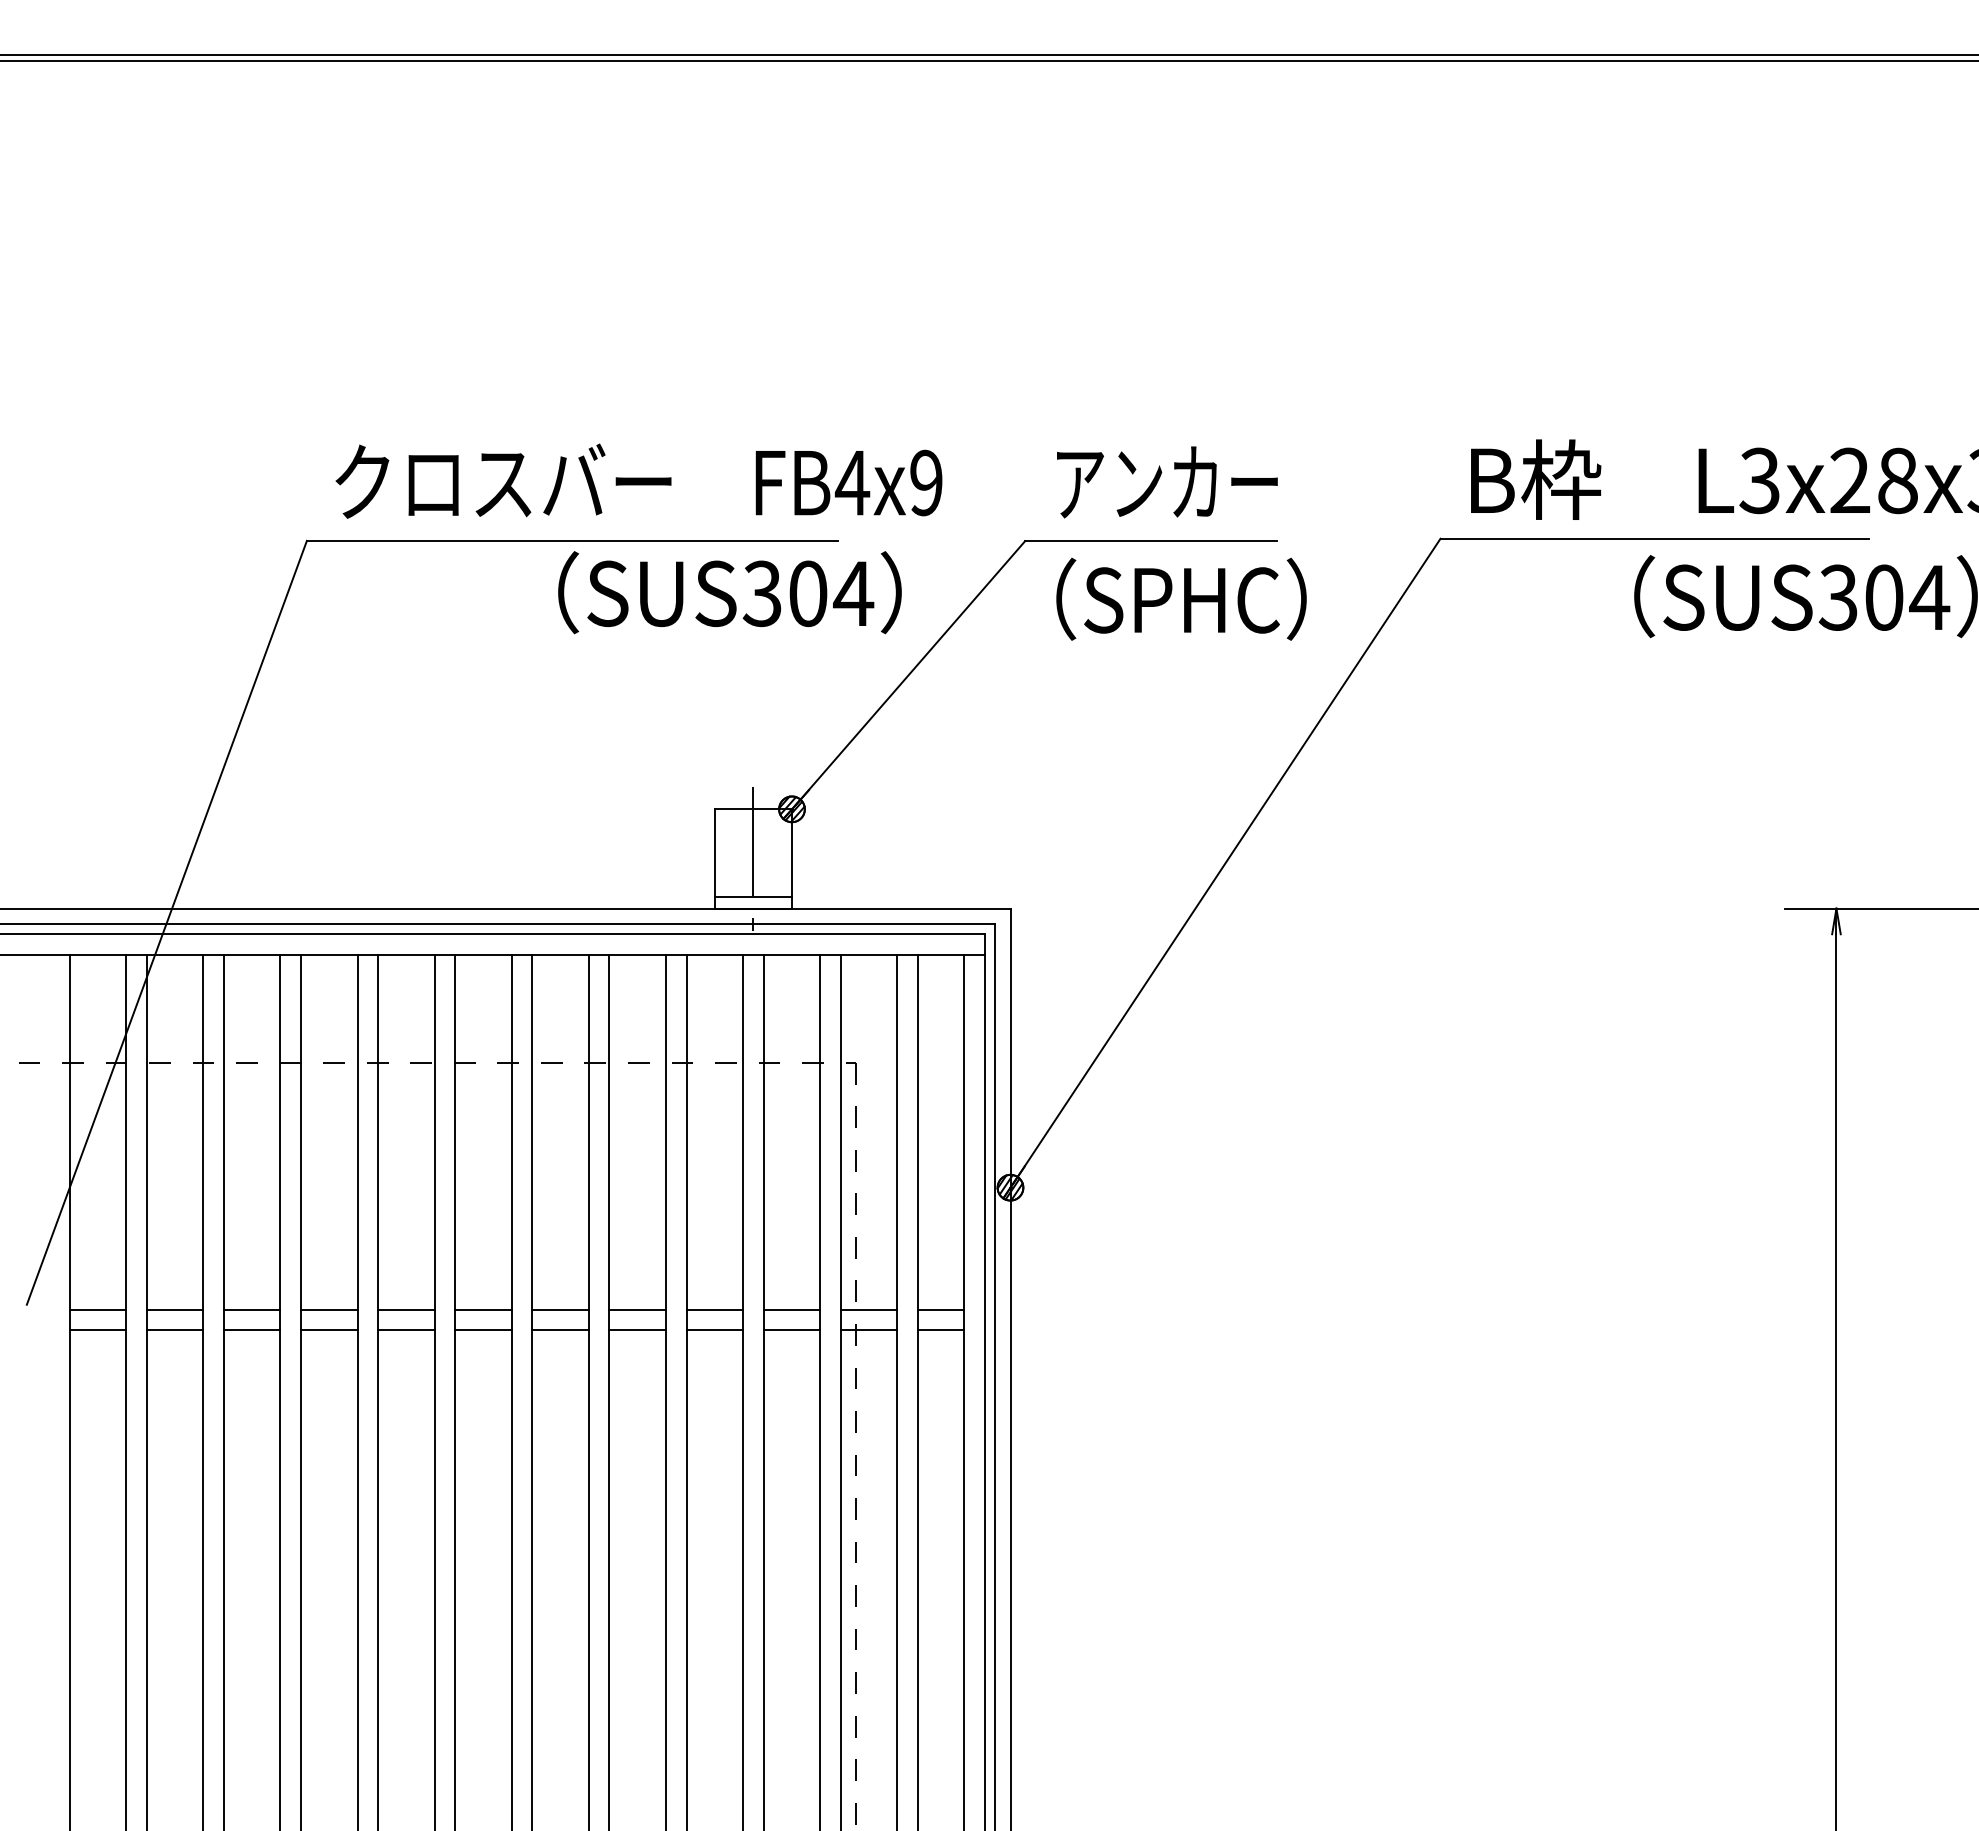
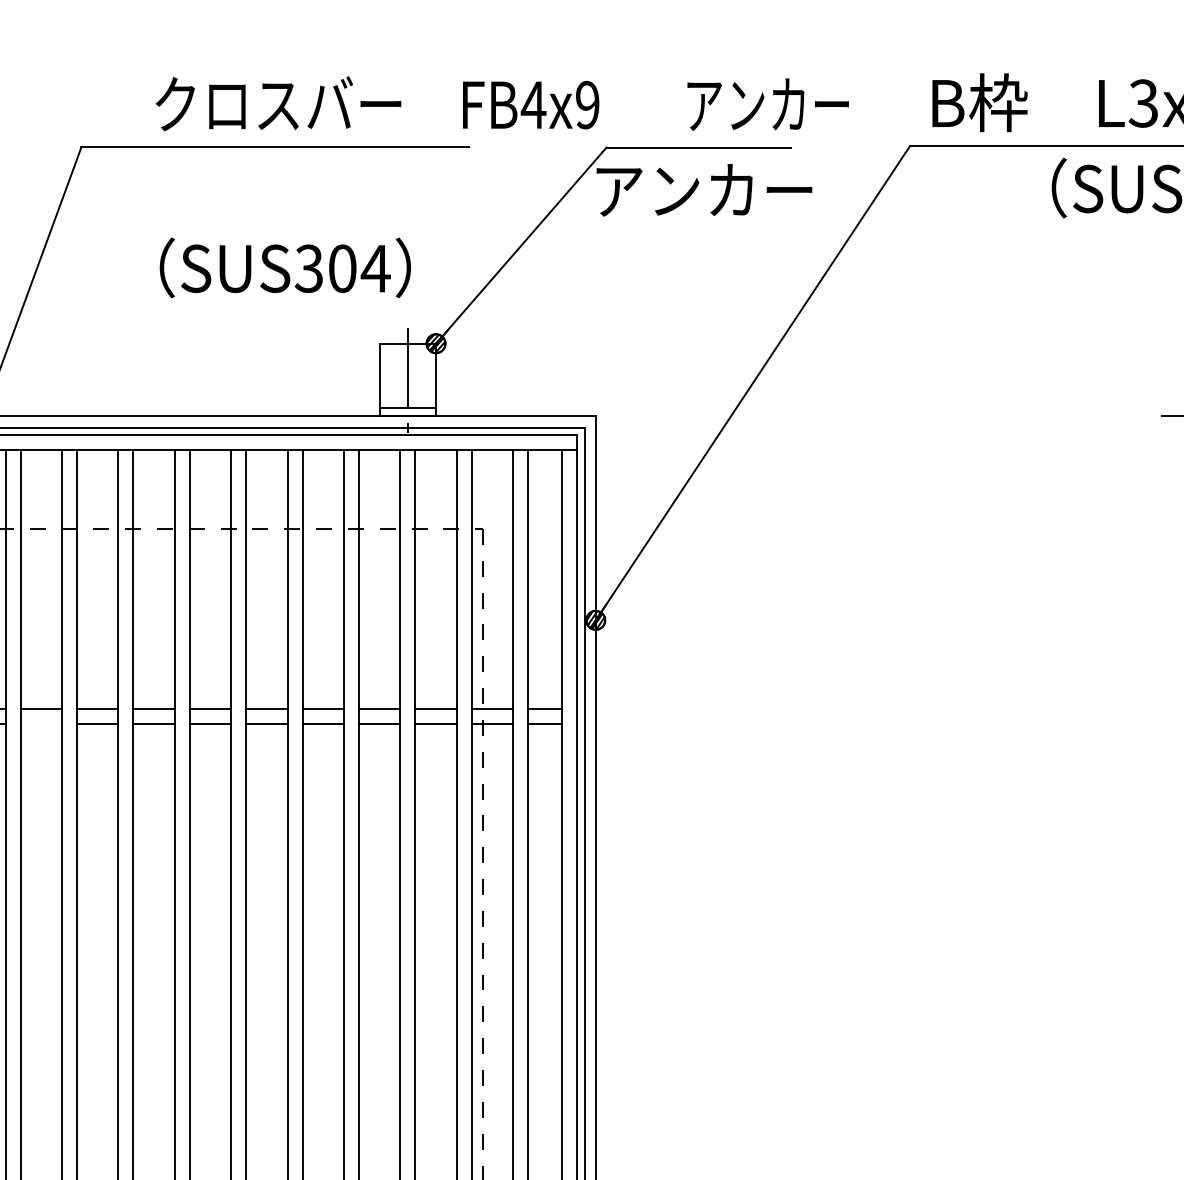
text: (638, 480) -> (377, 103), moved
text: (1167, 482) -> (768, 104), moved
text: (729, 592) -> (285, 267), moved
text: (1158, 598) -> (703, 189), （SPHC） -> アンカー
line: (251, 1330) -> (40, 724), removed

